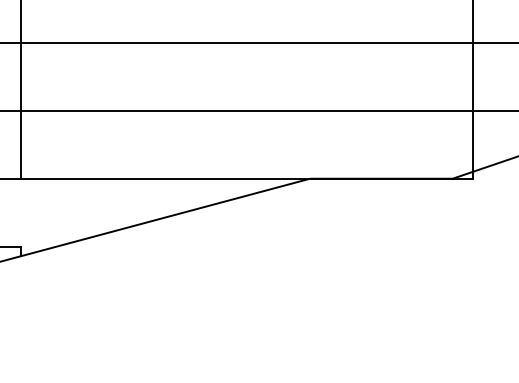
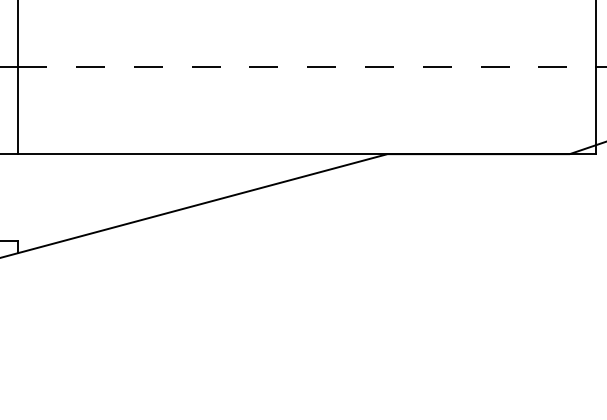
line: (247, 110) -> (307, 66), solid -> dashed

